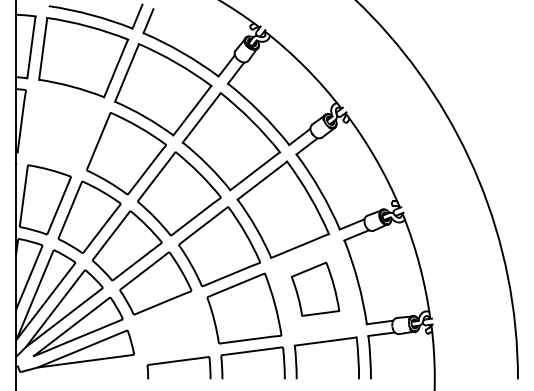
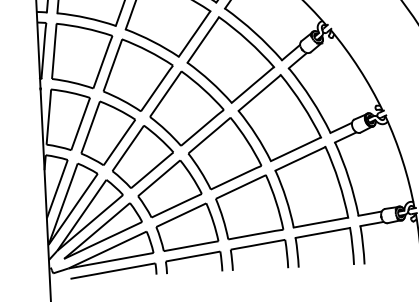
part: (64, 128) -> (82, 55), added
part: (315, 288) -> (311, 186), size x1.67
part: (173, 327) -> (187, 227), added
part: (88, 372) -> (113, 270), added

